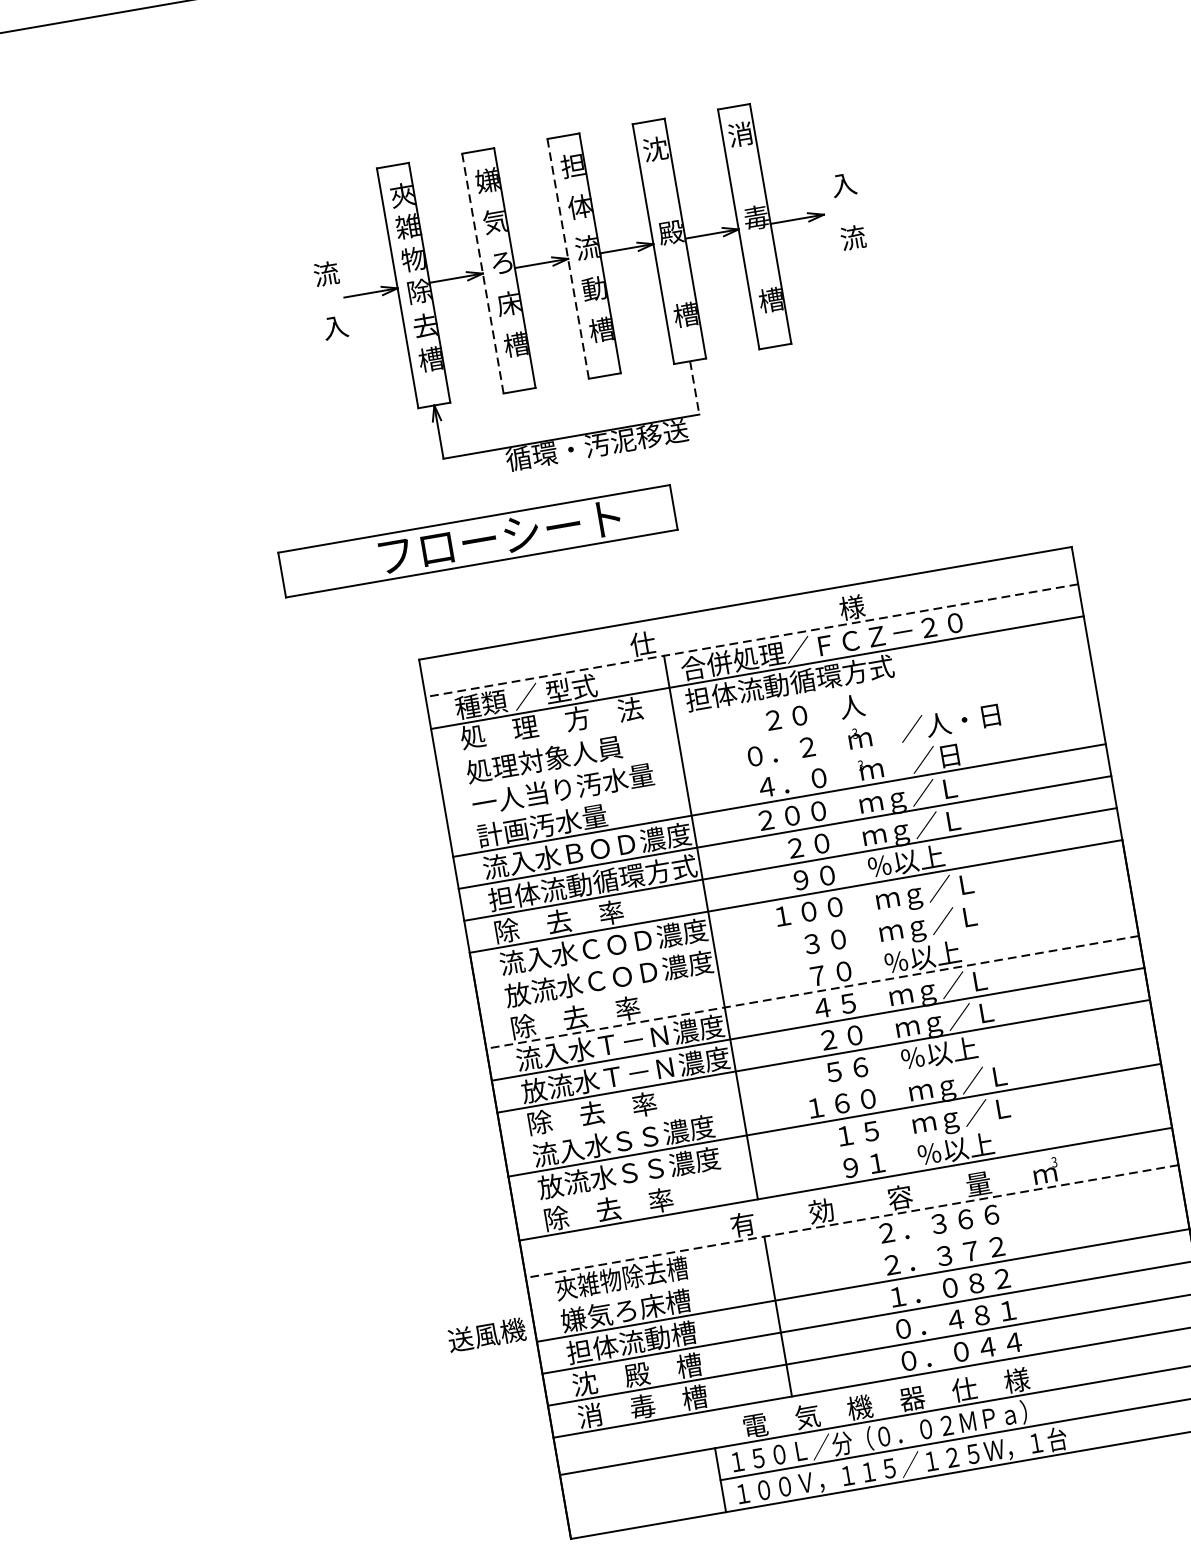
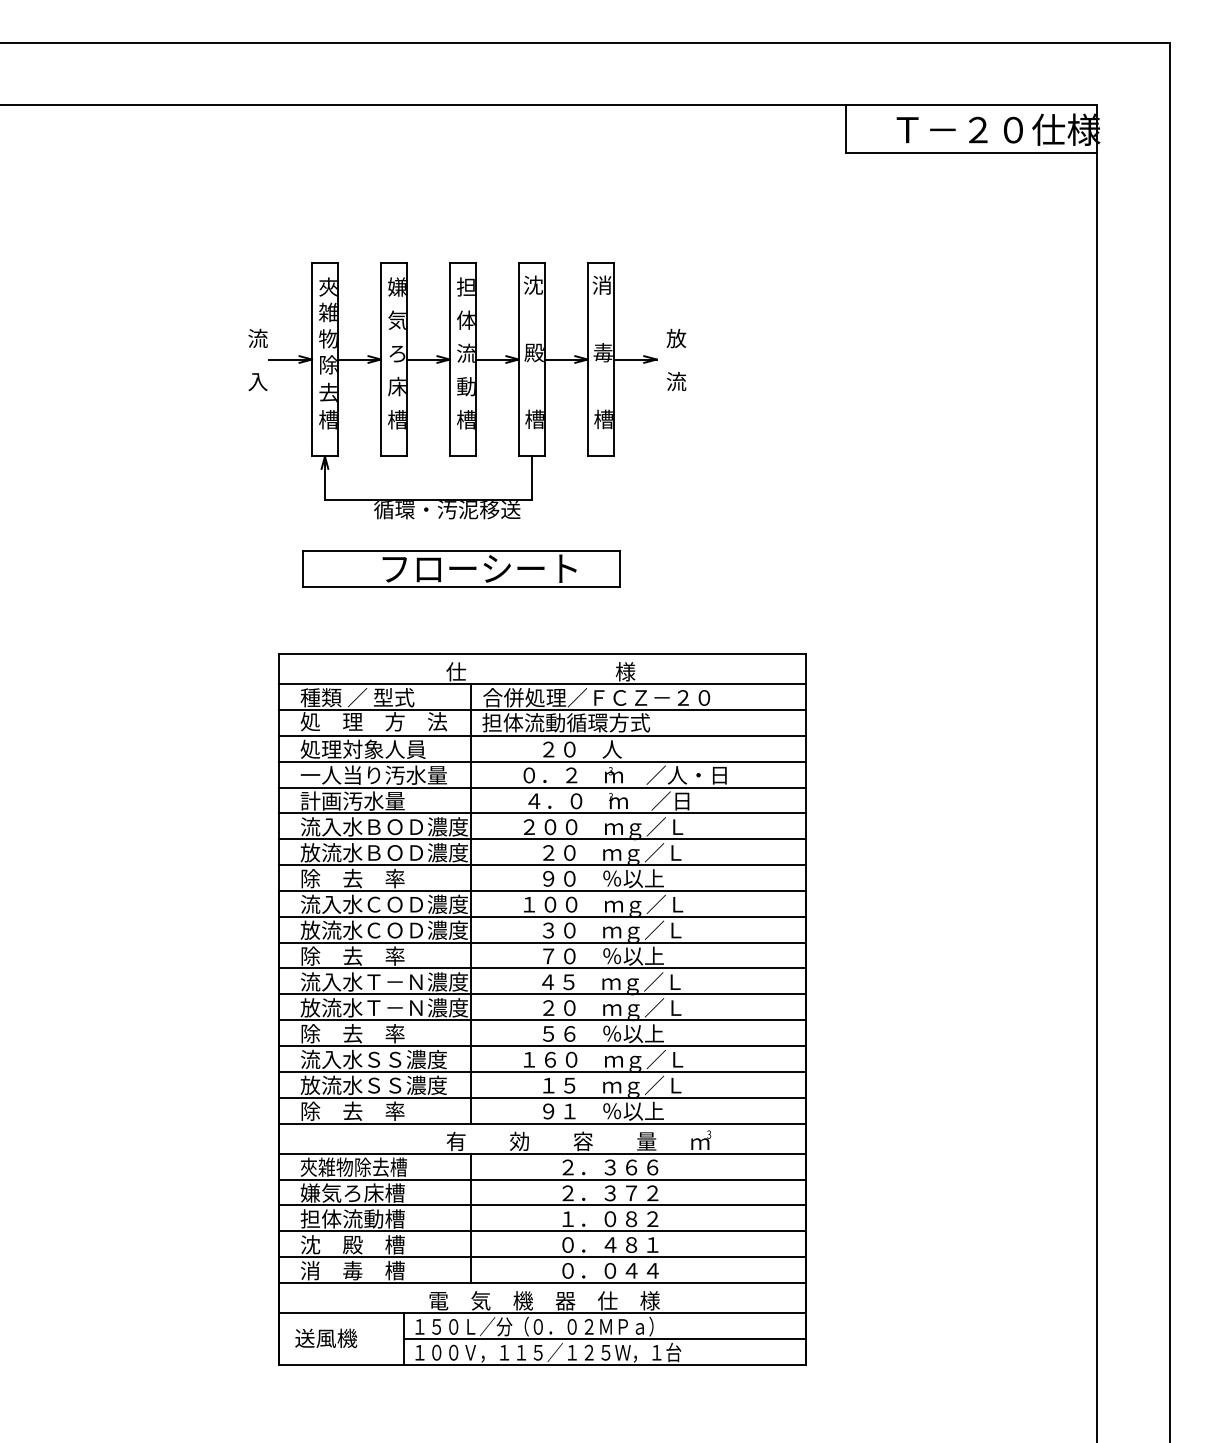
text: (843, 184) -> (676, 338), 入 -> 放
line: (567, 258) -> (449, 359), dashed -> solid
line: (482, 273) -> (380, 359), dashed -> solid
line: (694, 388) -> (531, 478), dashed -> solid
part: (477, 540) -> (461, 568), moved
line: (752, 641) -> (542, 684), dashed -> solid
line: (763, 704) -> (542, 735), added
line: (768, 736) -> (542, 761), added
line: (774, 768) -> (542, 787), added
text: (592, 882) -> (384, 852), 担体流動循環方式 -> 放流水ＢＯＤ濃度
line: (801, 928) -> (542, 916), added
line: (807, 960) -> (542, 942), added
line: (812, 992) -> (542, 968), dashed -> solid
line: (829, 1088) -> (542, 1046), added
line: (840, 1151) -> (542, 1097), added
line: (852, 1221) -> (542, 1153), dashed -> solid
line: (857, 1253) -> (542, 1179), added
text: (487, 1333) -> (326, 1337), moved

